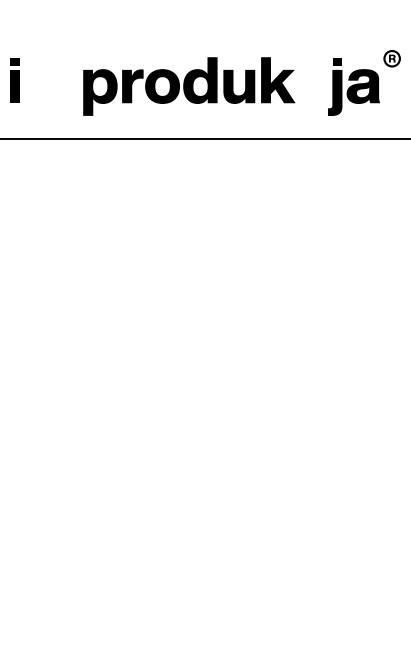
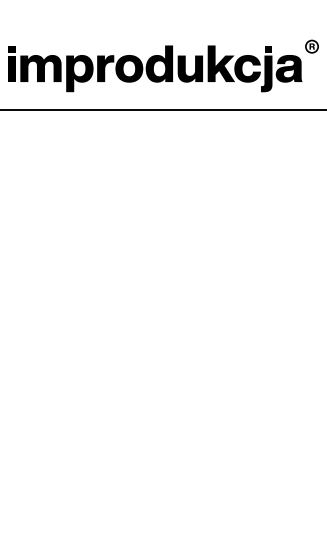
fill: (50, 86) -> (40, 68), added
fill: (311, 86) -> (247, 68), added

